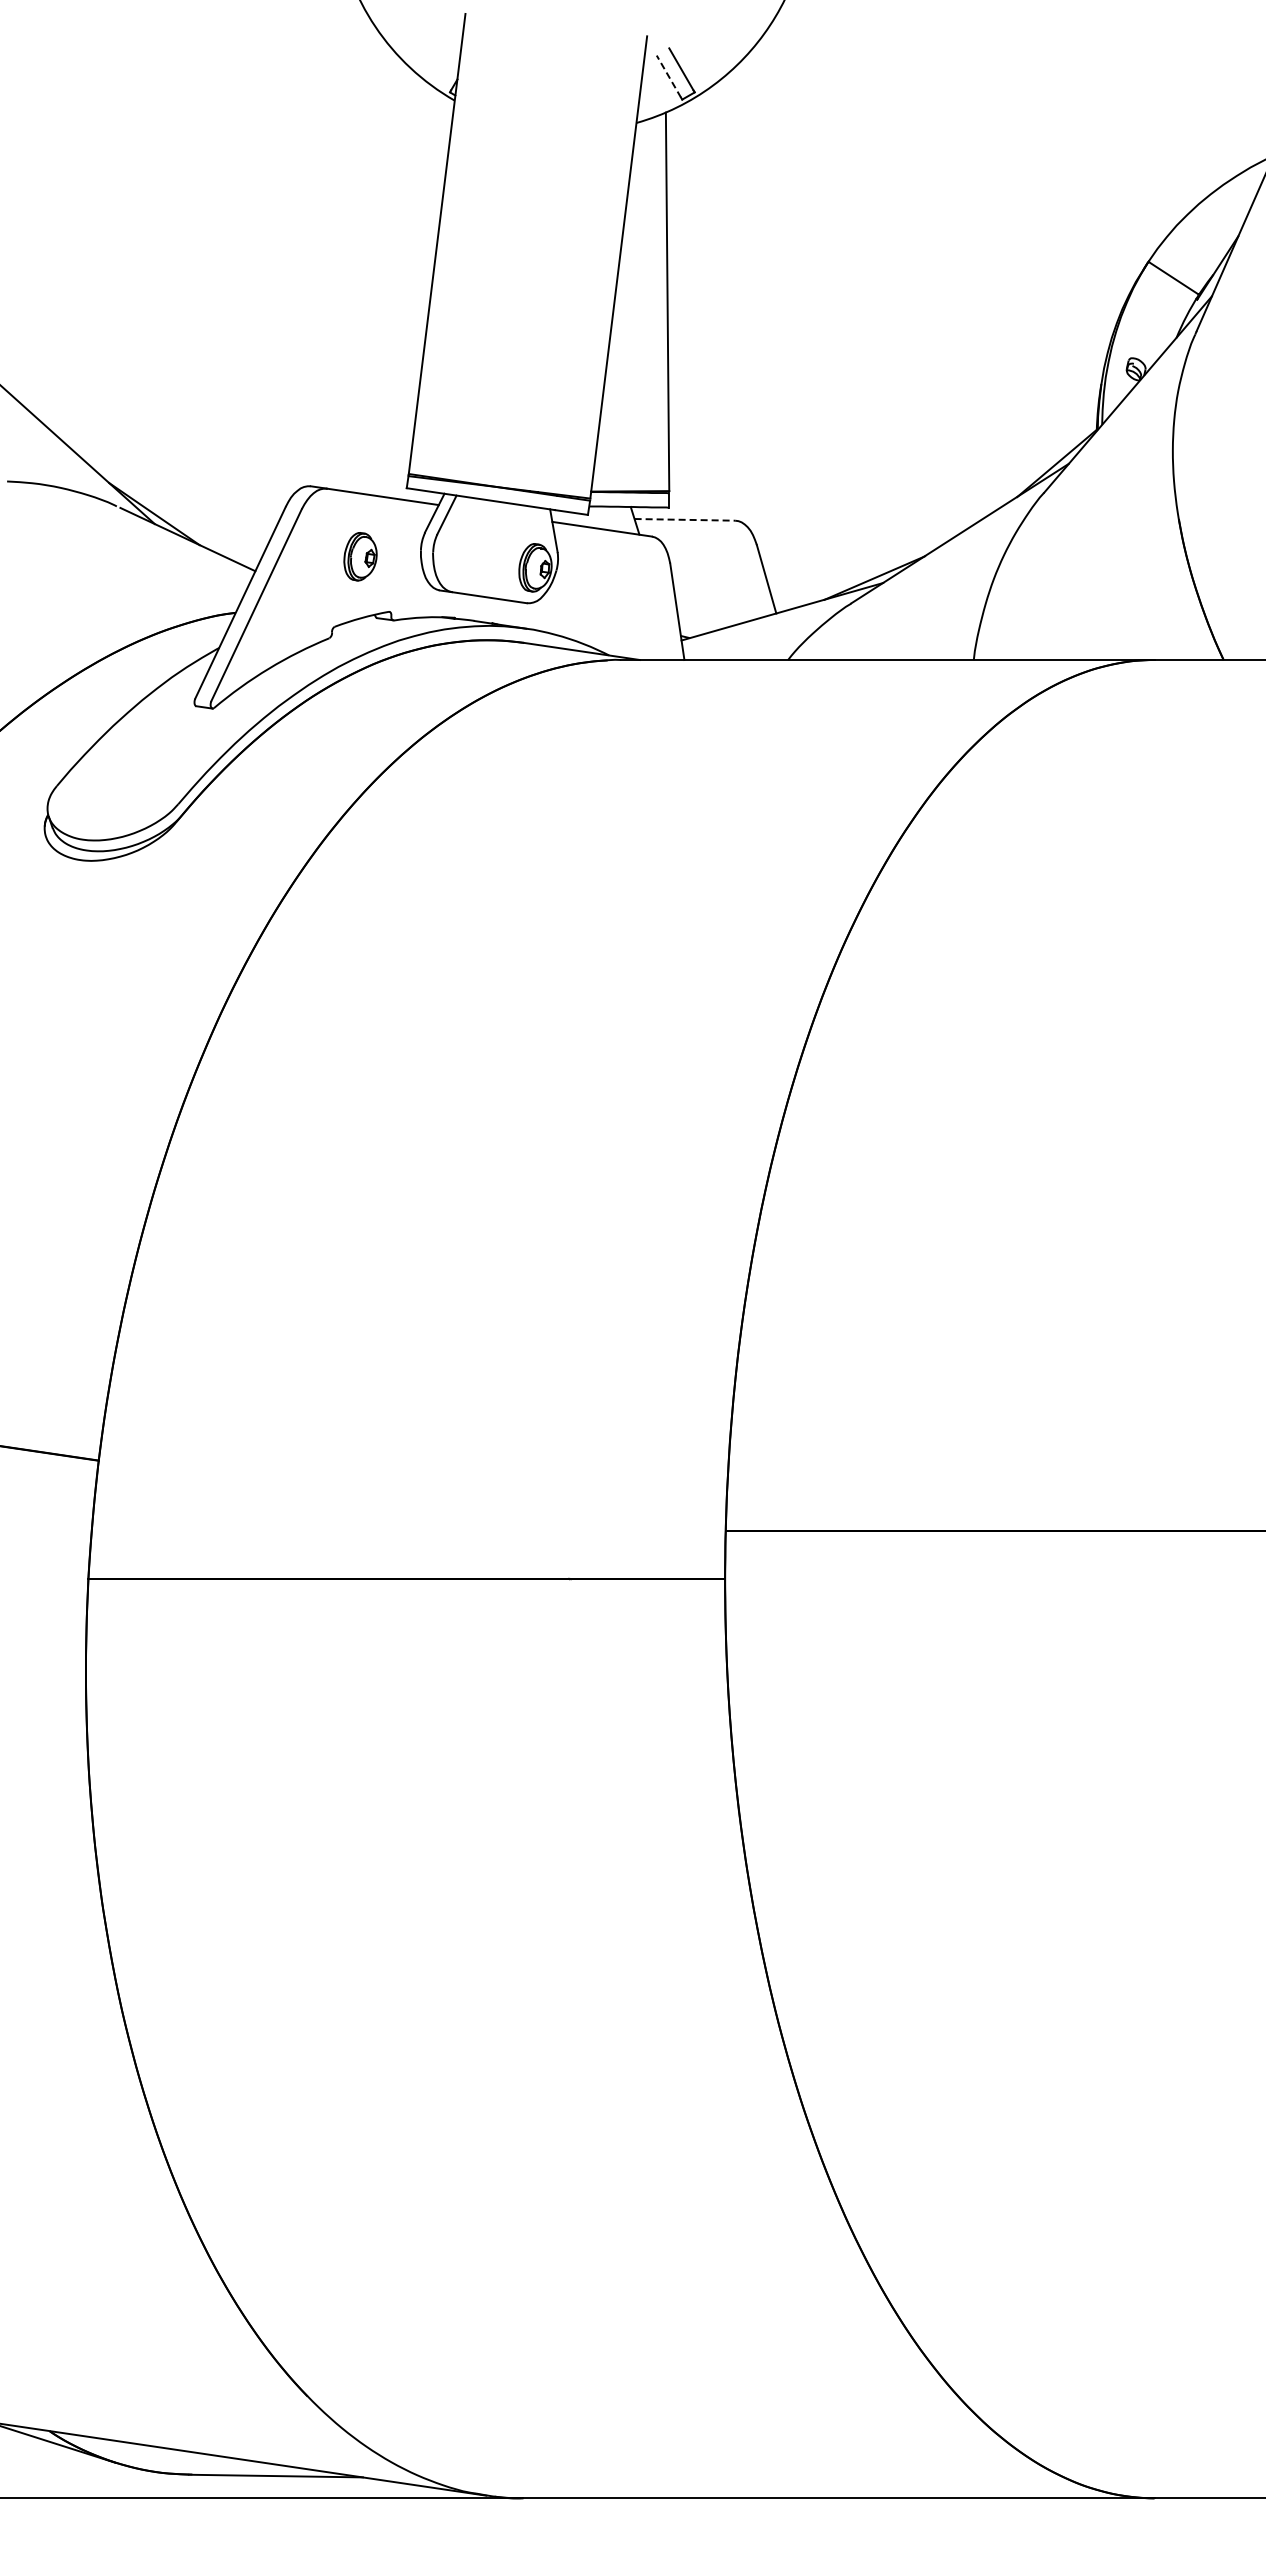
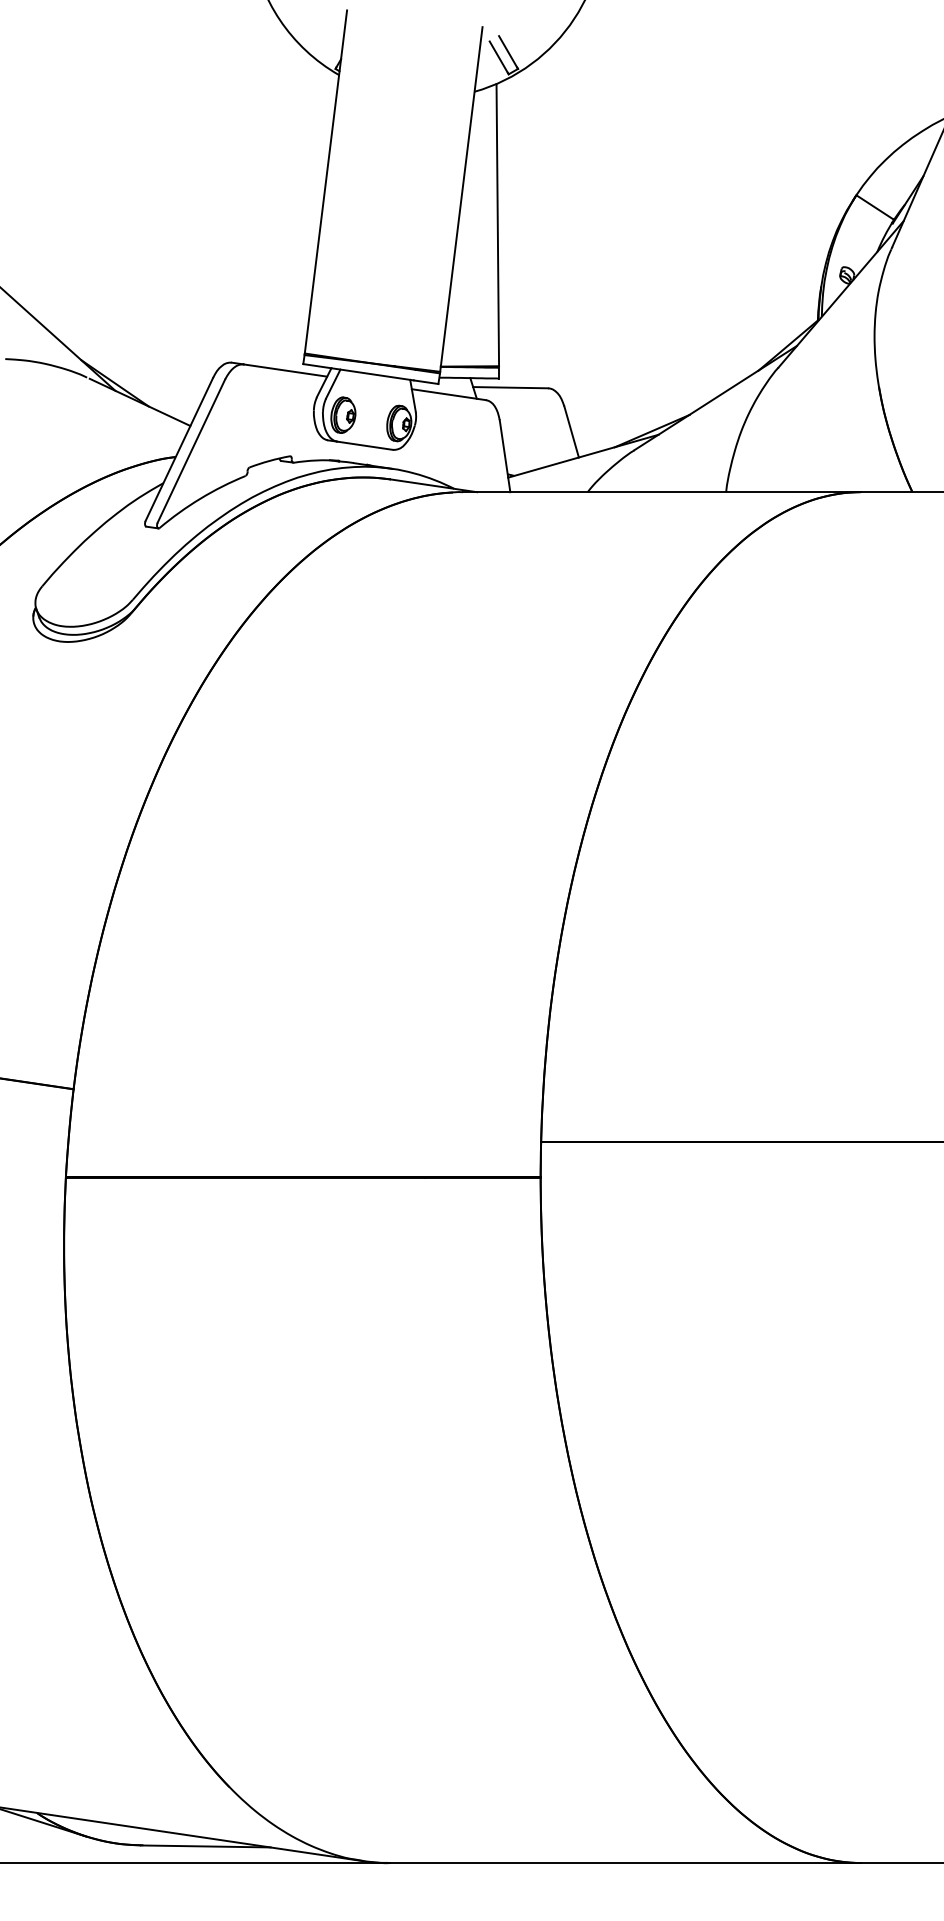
line: (668, 76) -> (498, 57), dashed -> solid
line: (685, 519) -> (511, 387), dashed -> solid
part: (360, 556) -> (343, 415), moved

